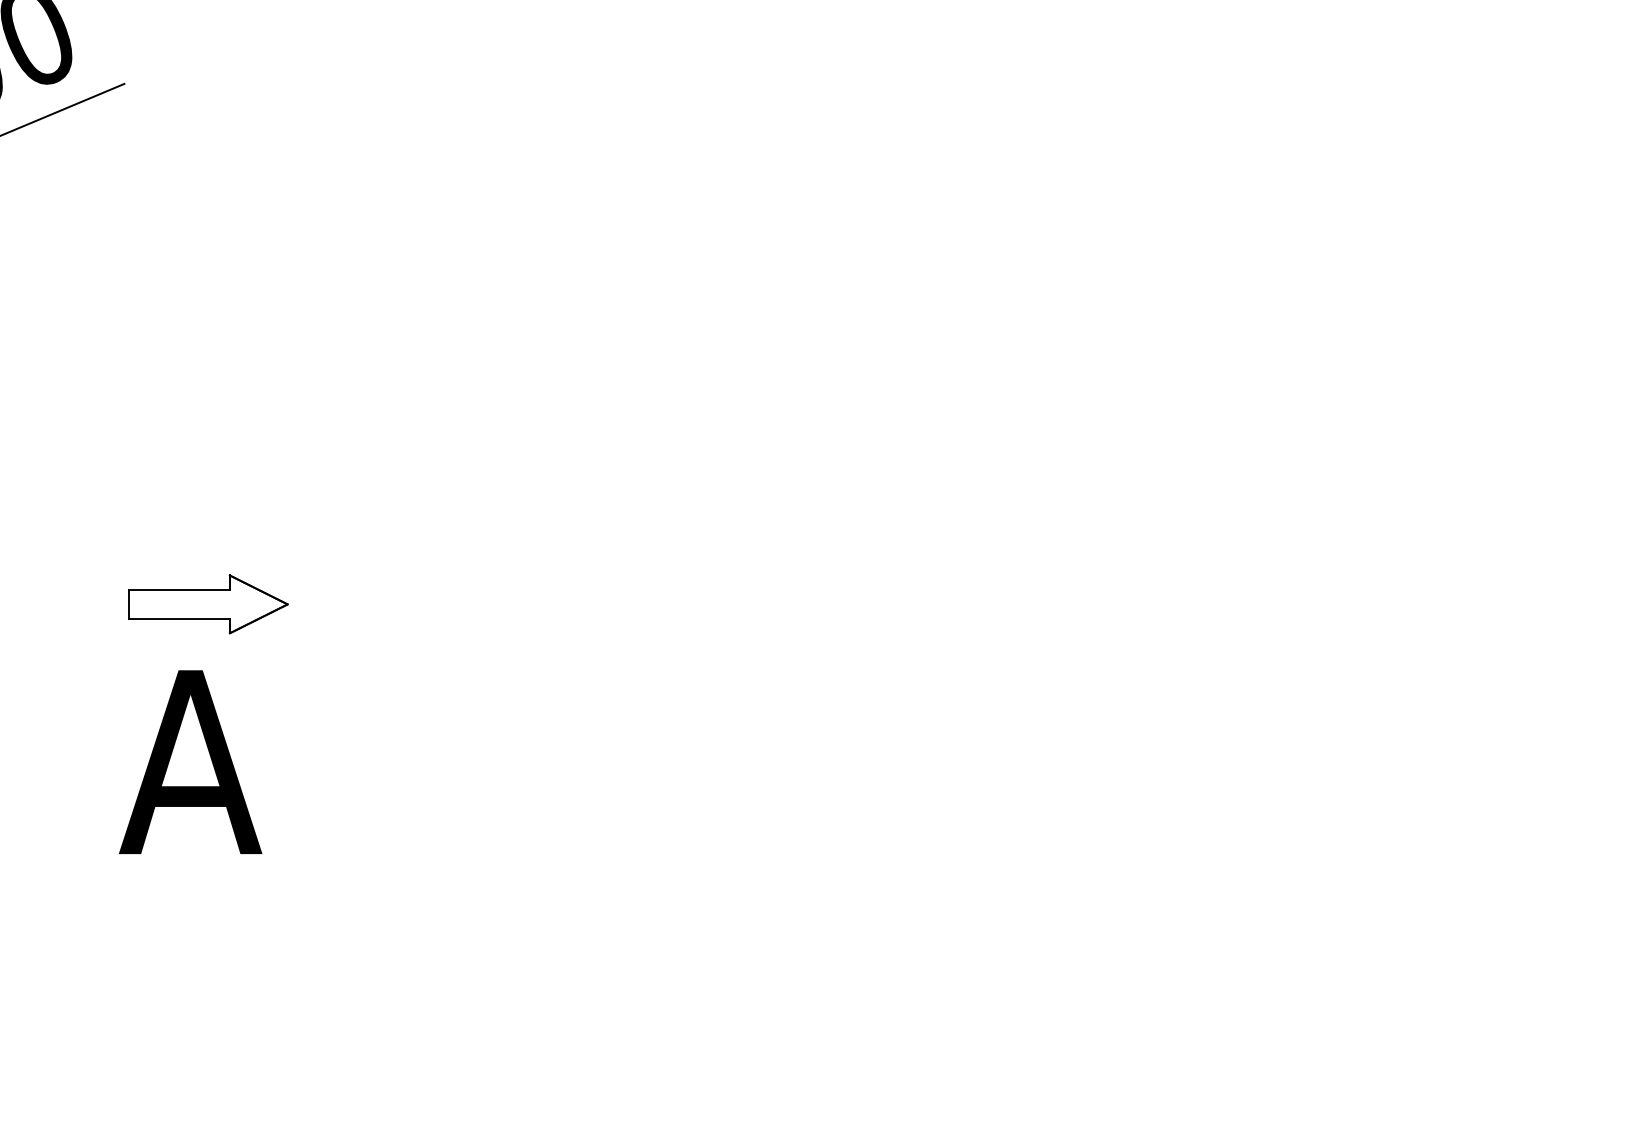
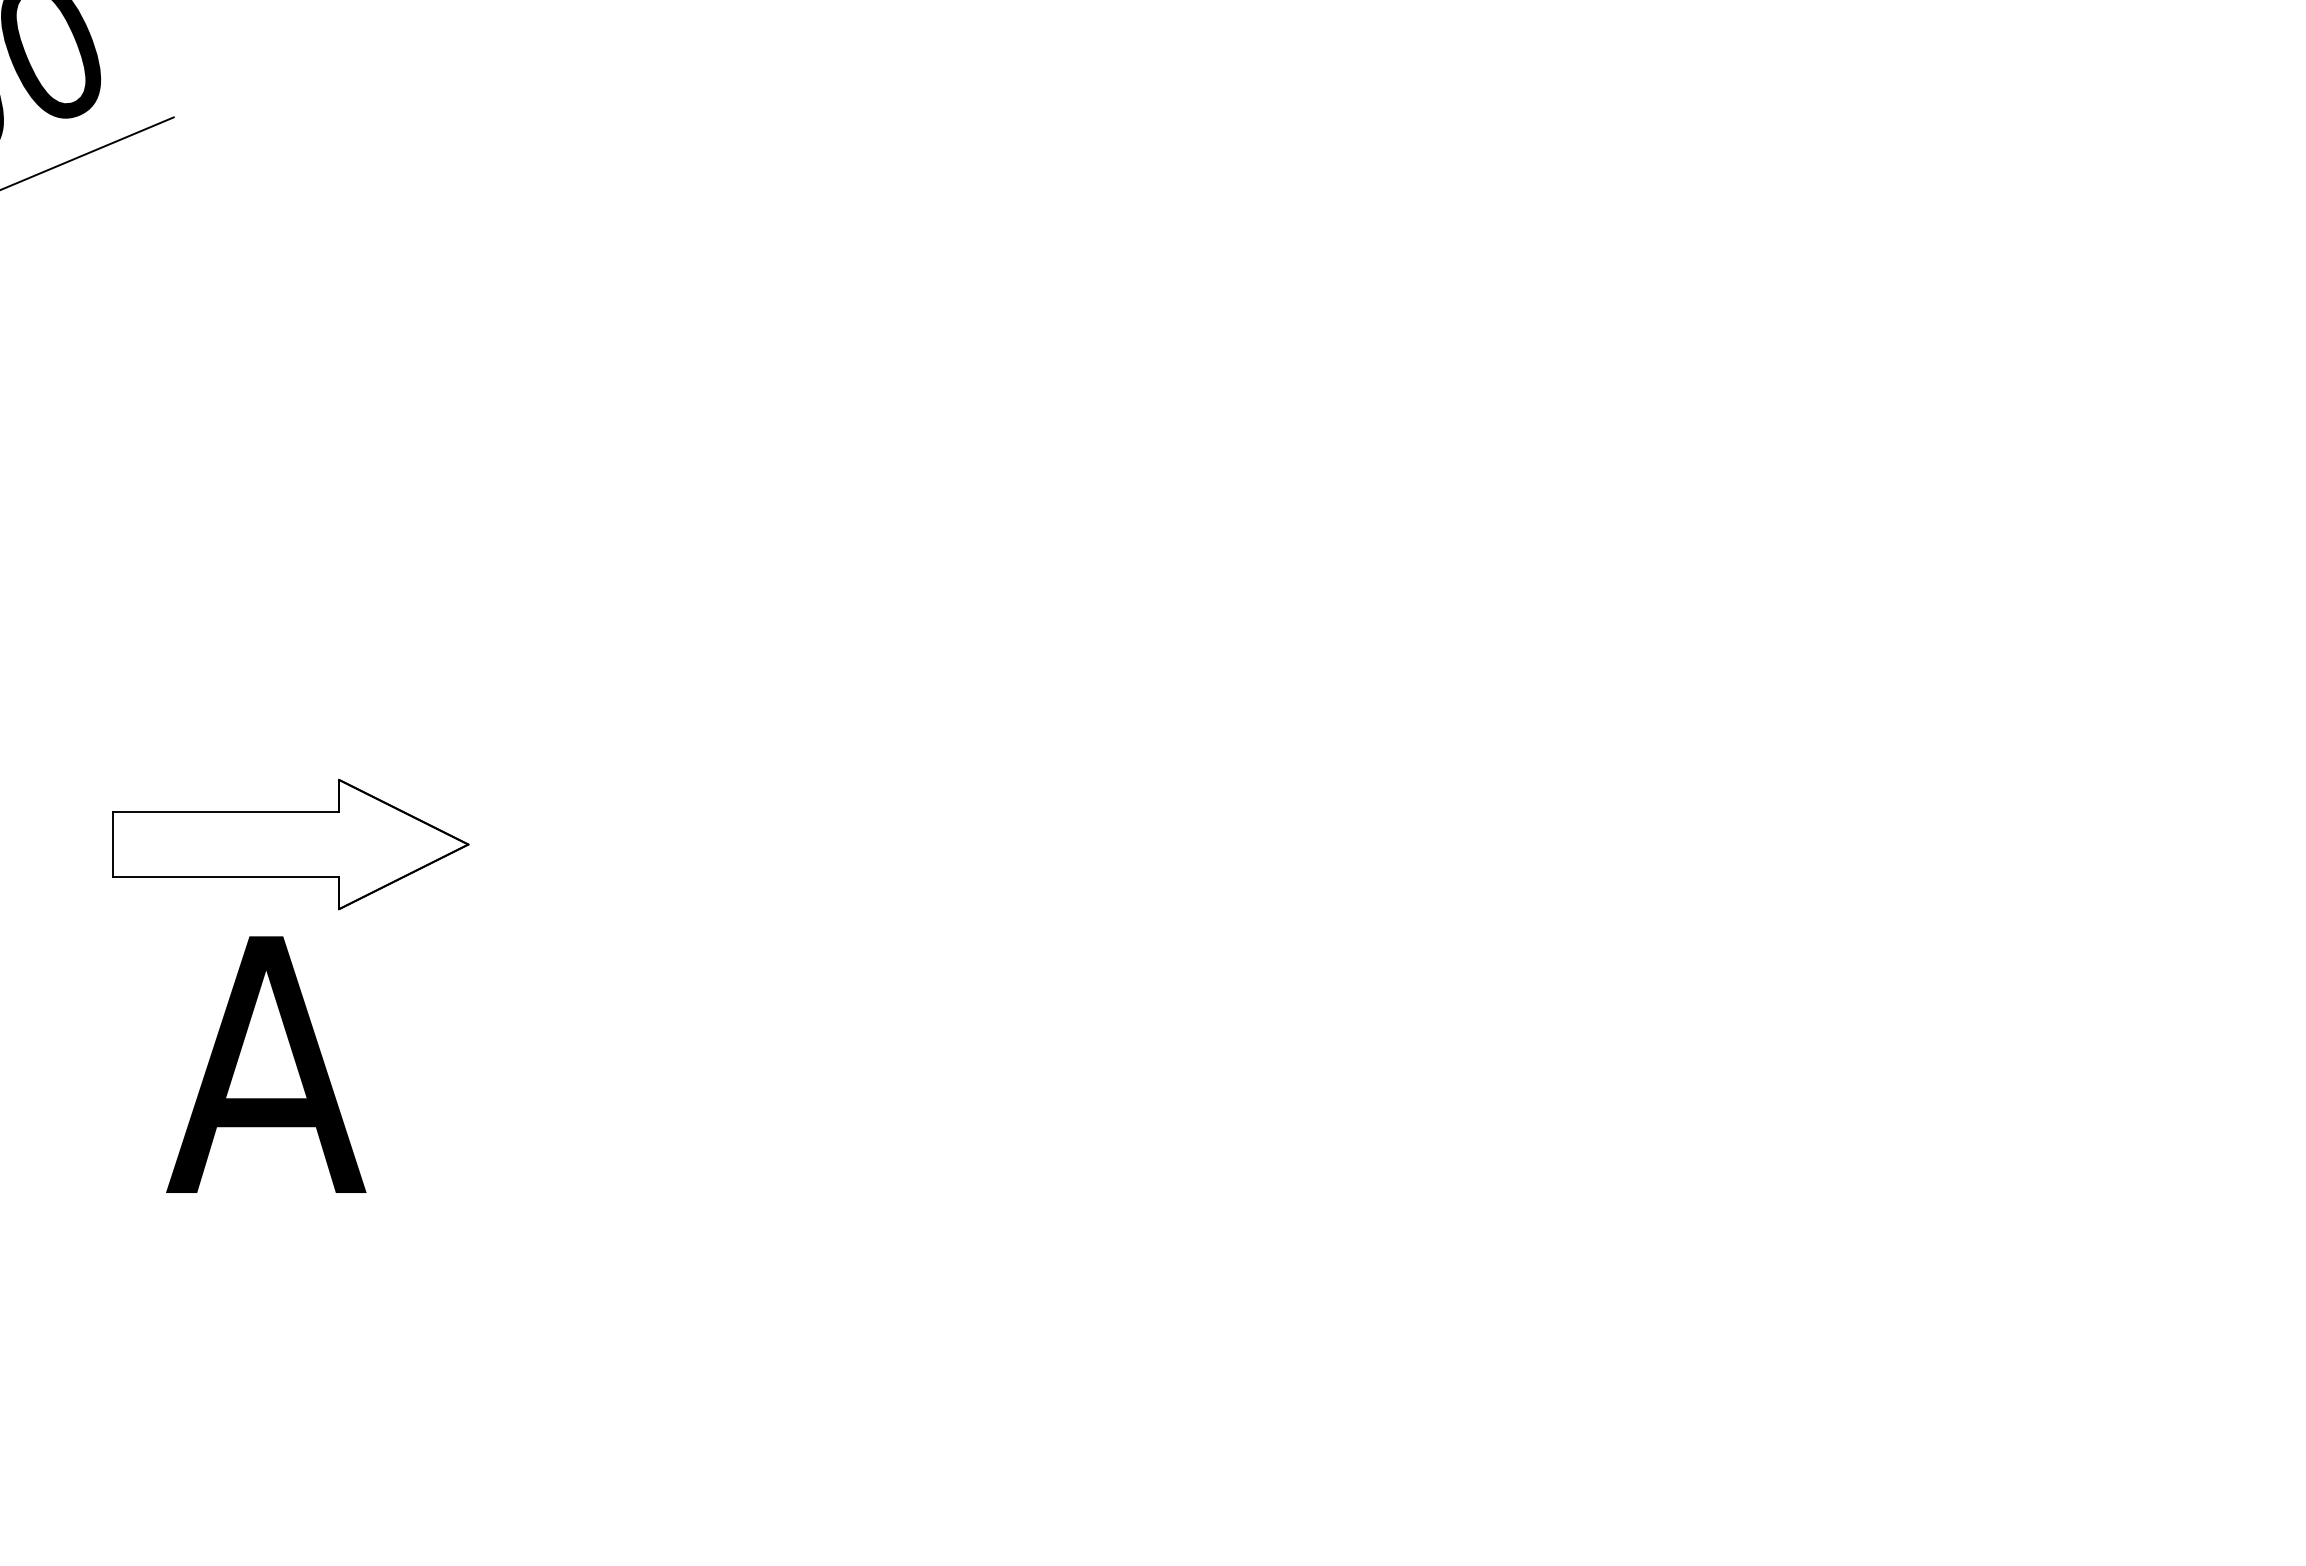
part: (207, 603) -> (290, 843), size x1.6

